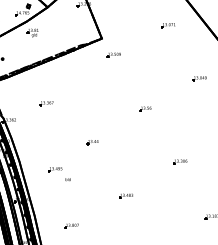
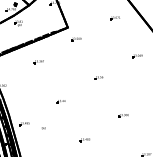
part: (46, 103) -> (39, 61), moved
part: (55, 169) -> (24, 123), moved

